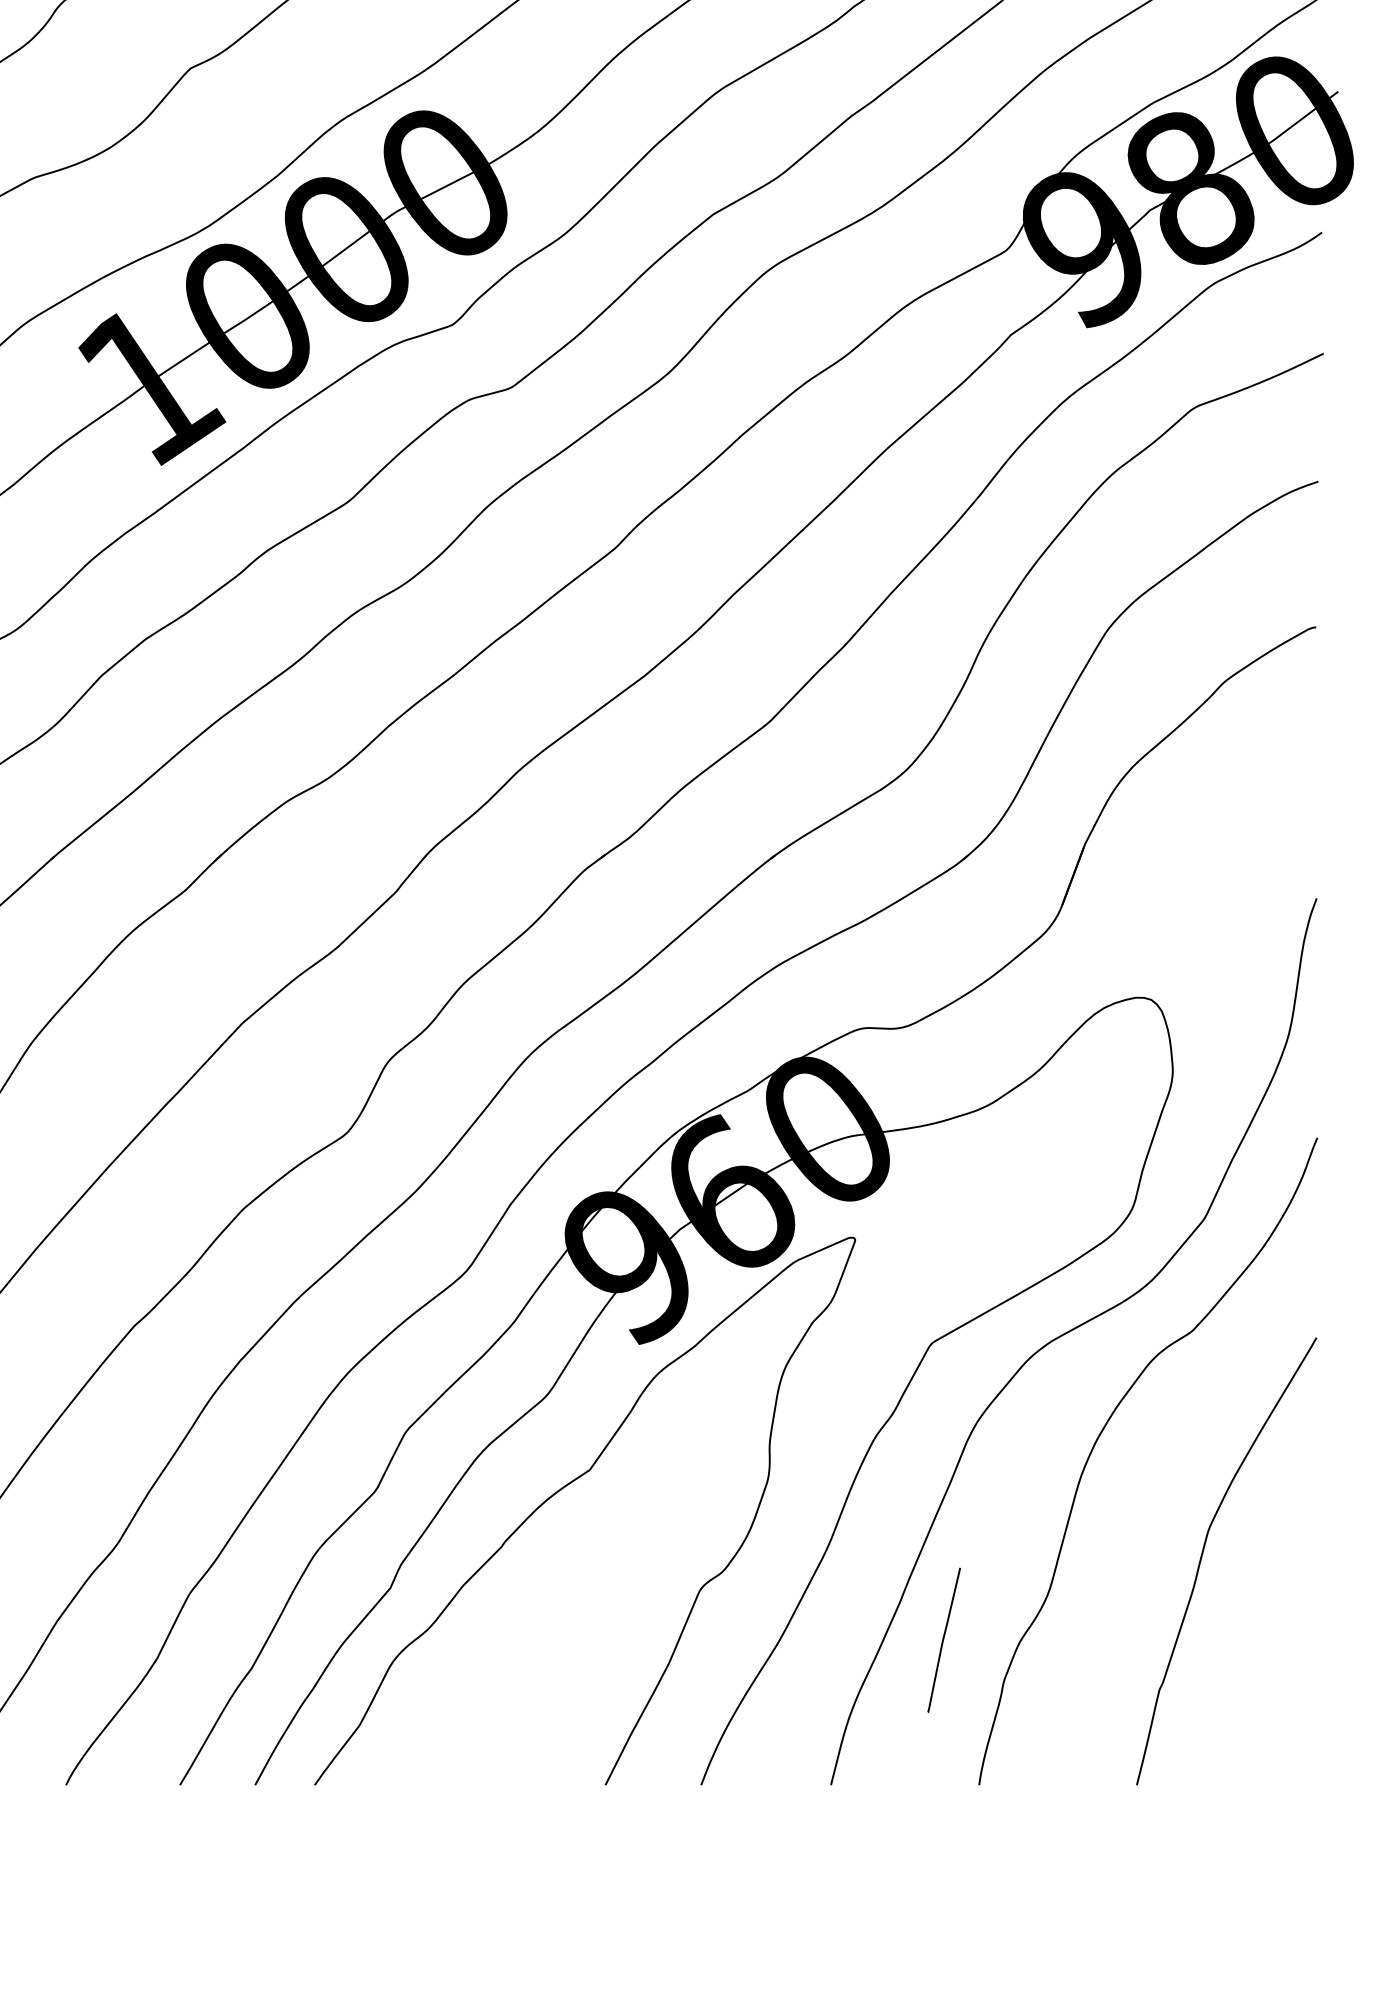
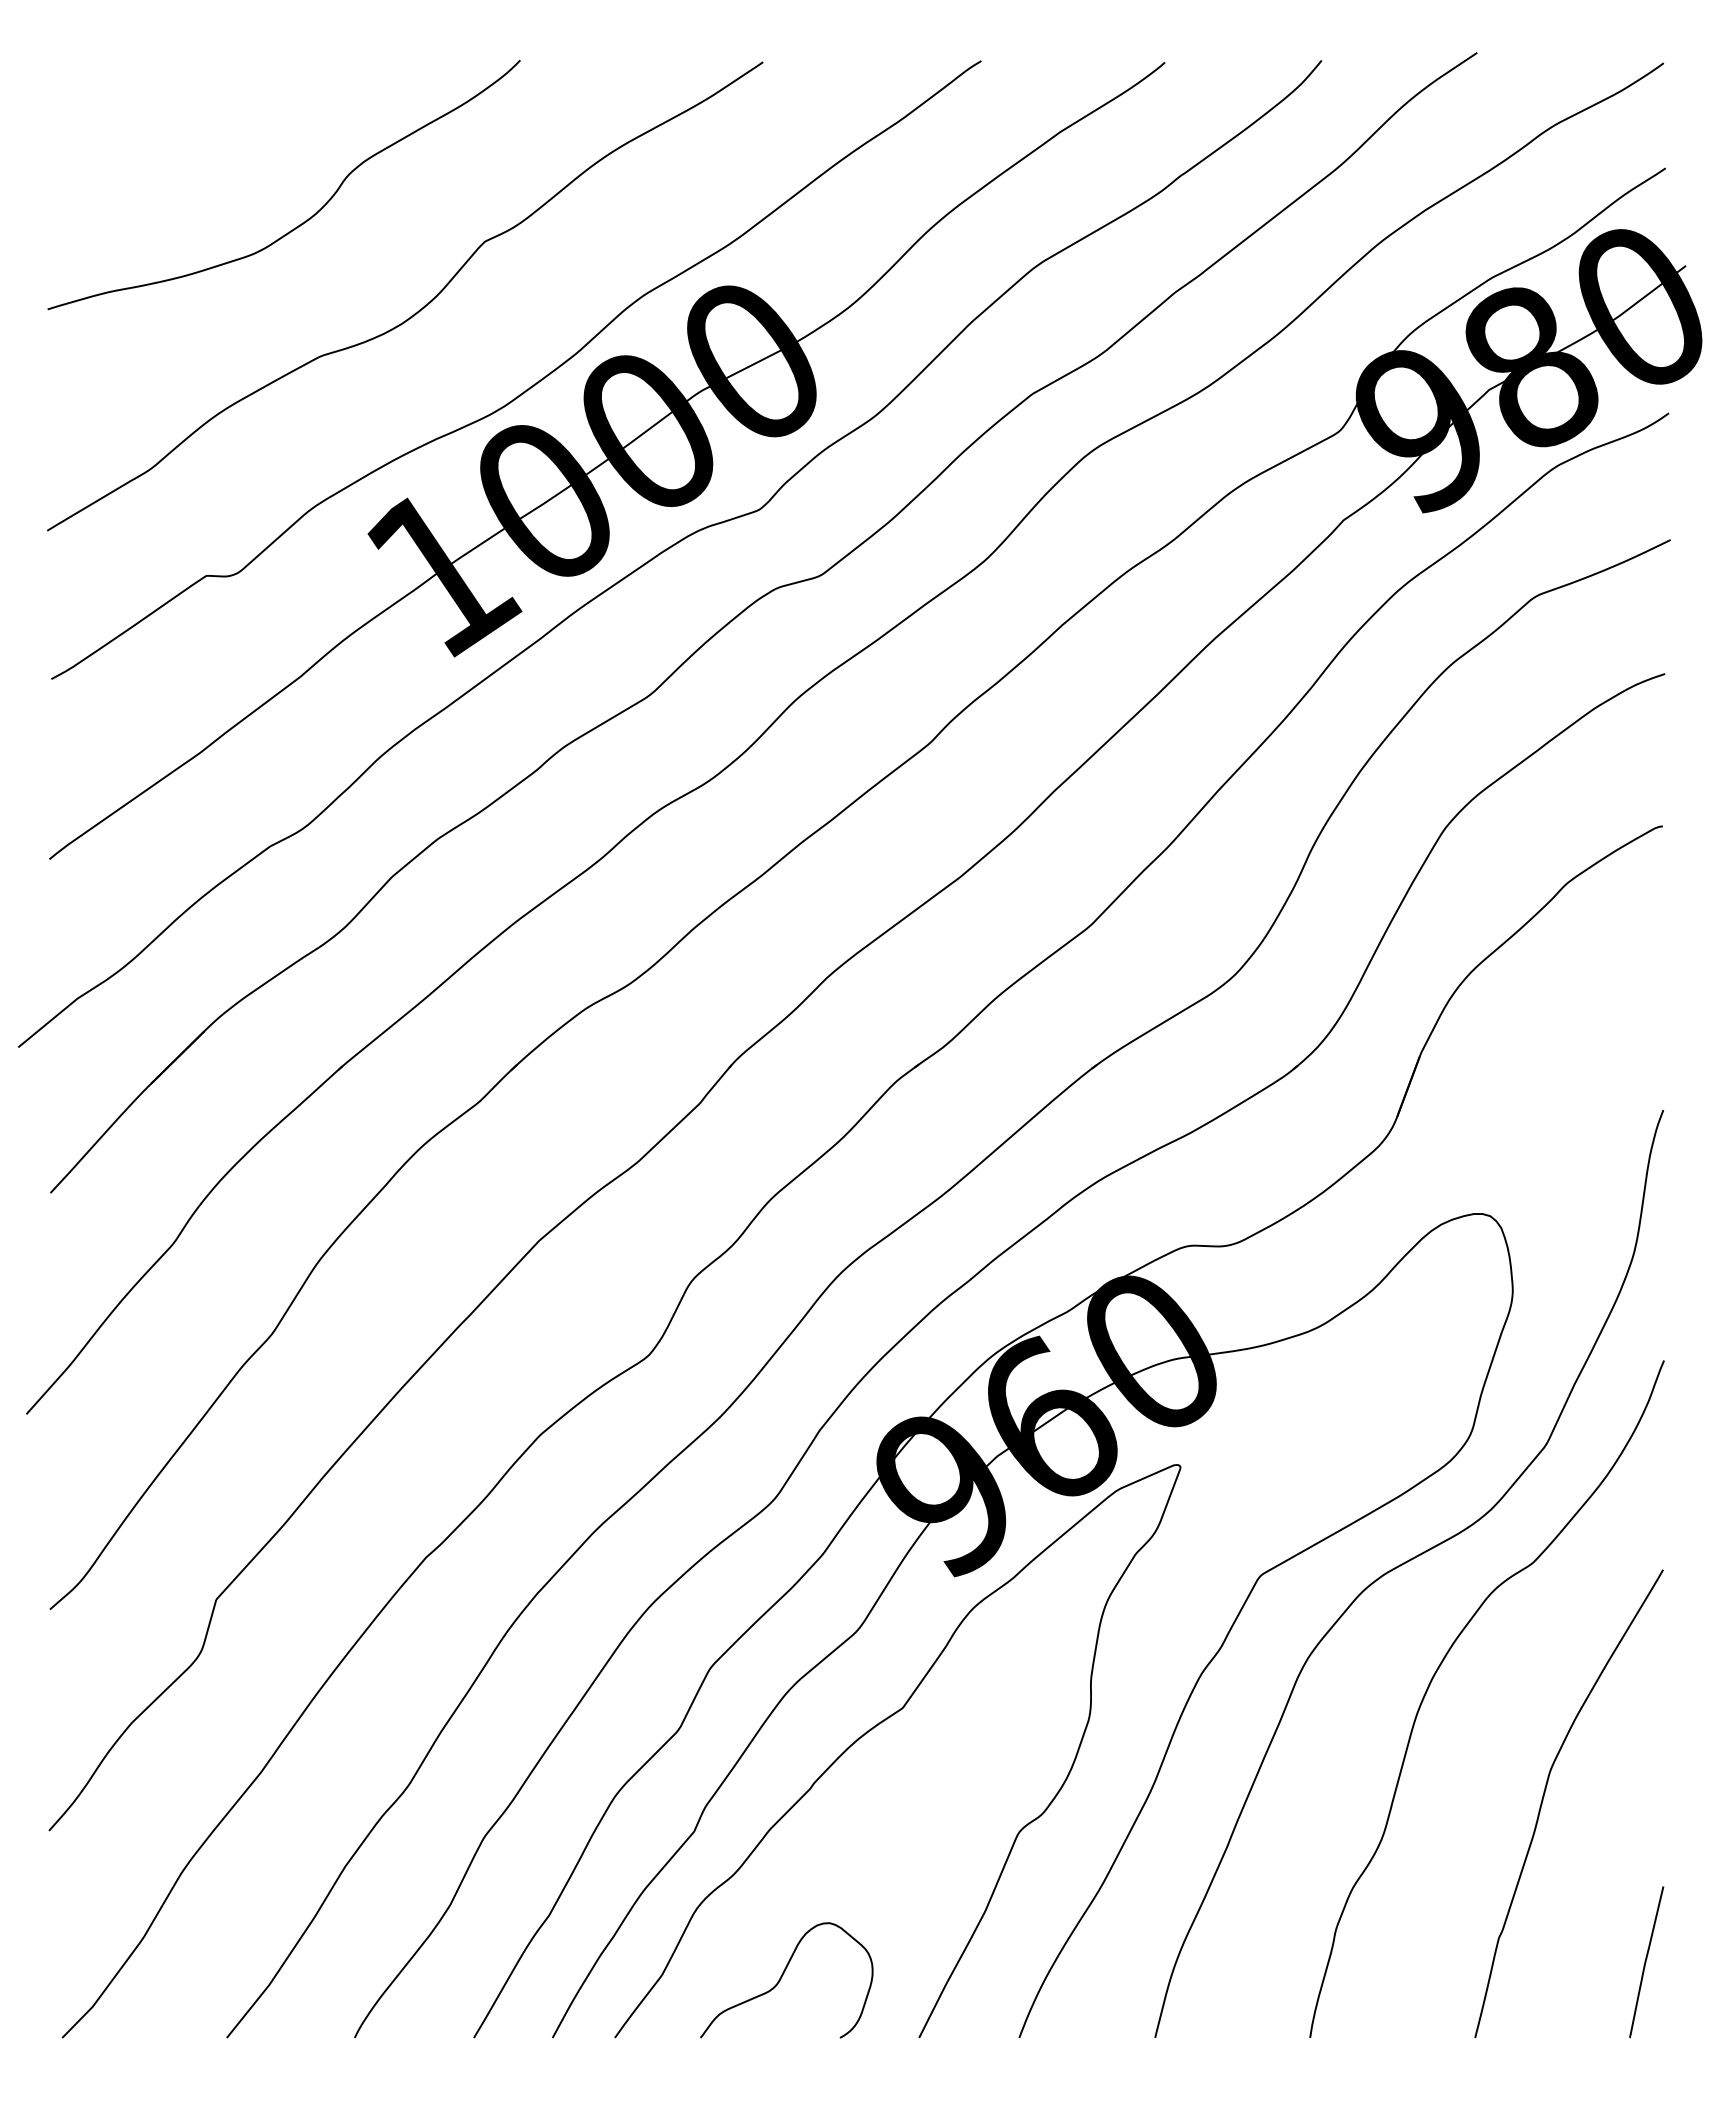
curve: (944, 1640) -> (1646, 1962), moved
curve: (474, 1727) -> (782, 1977), added

